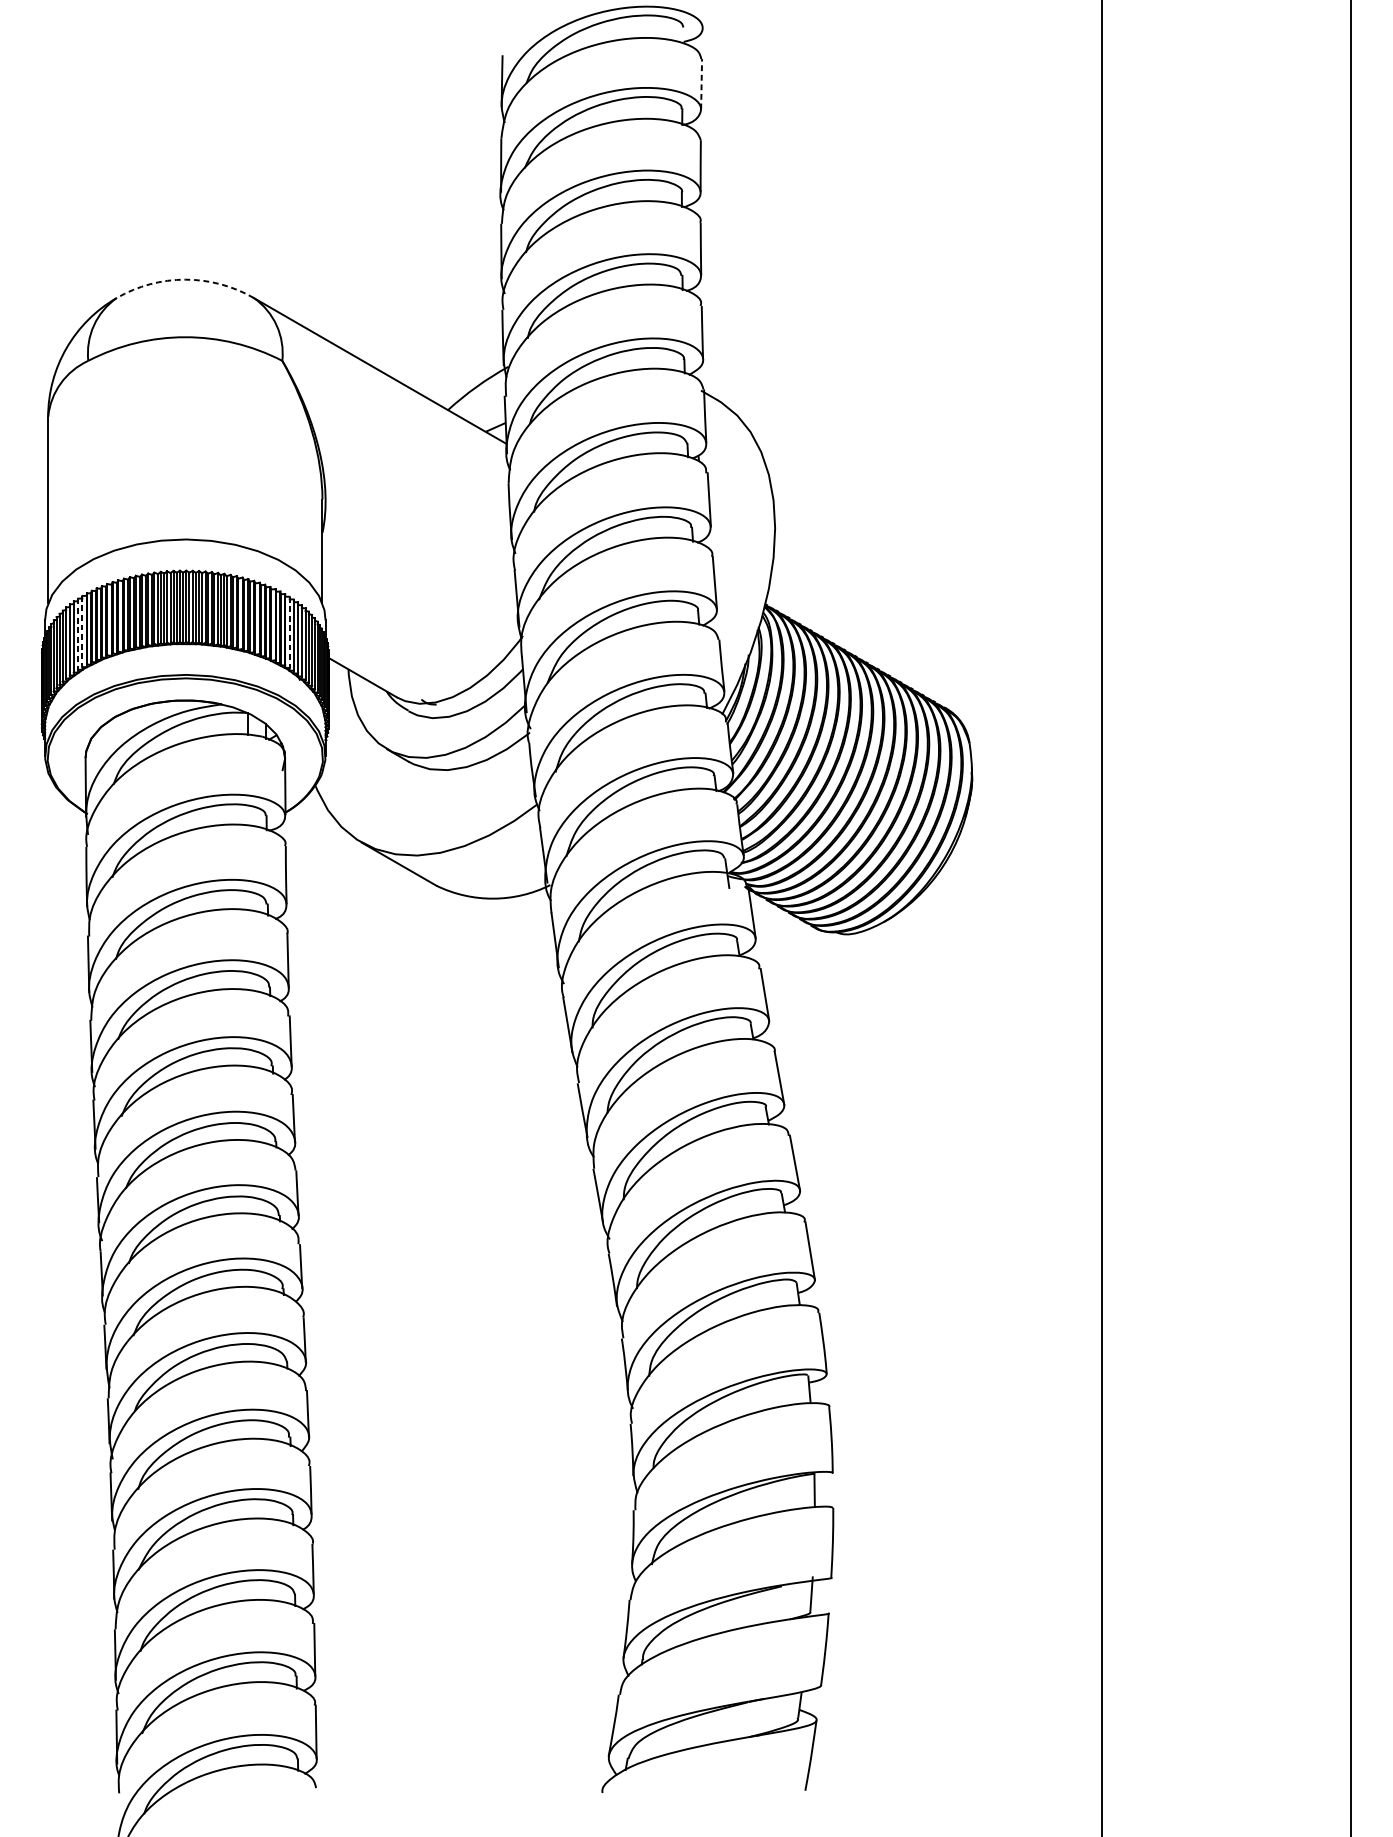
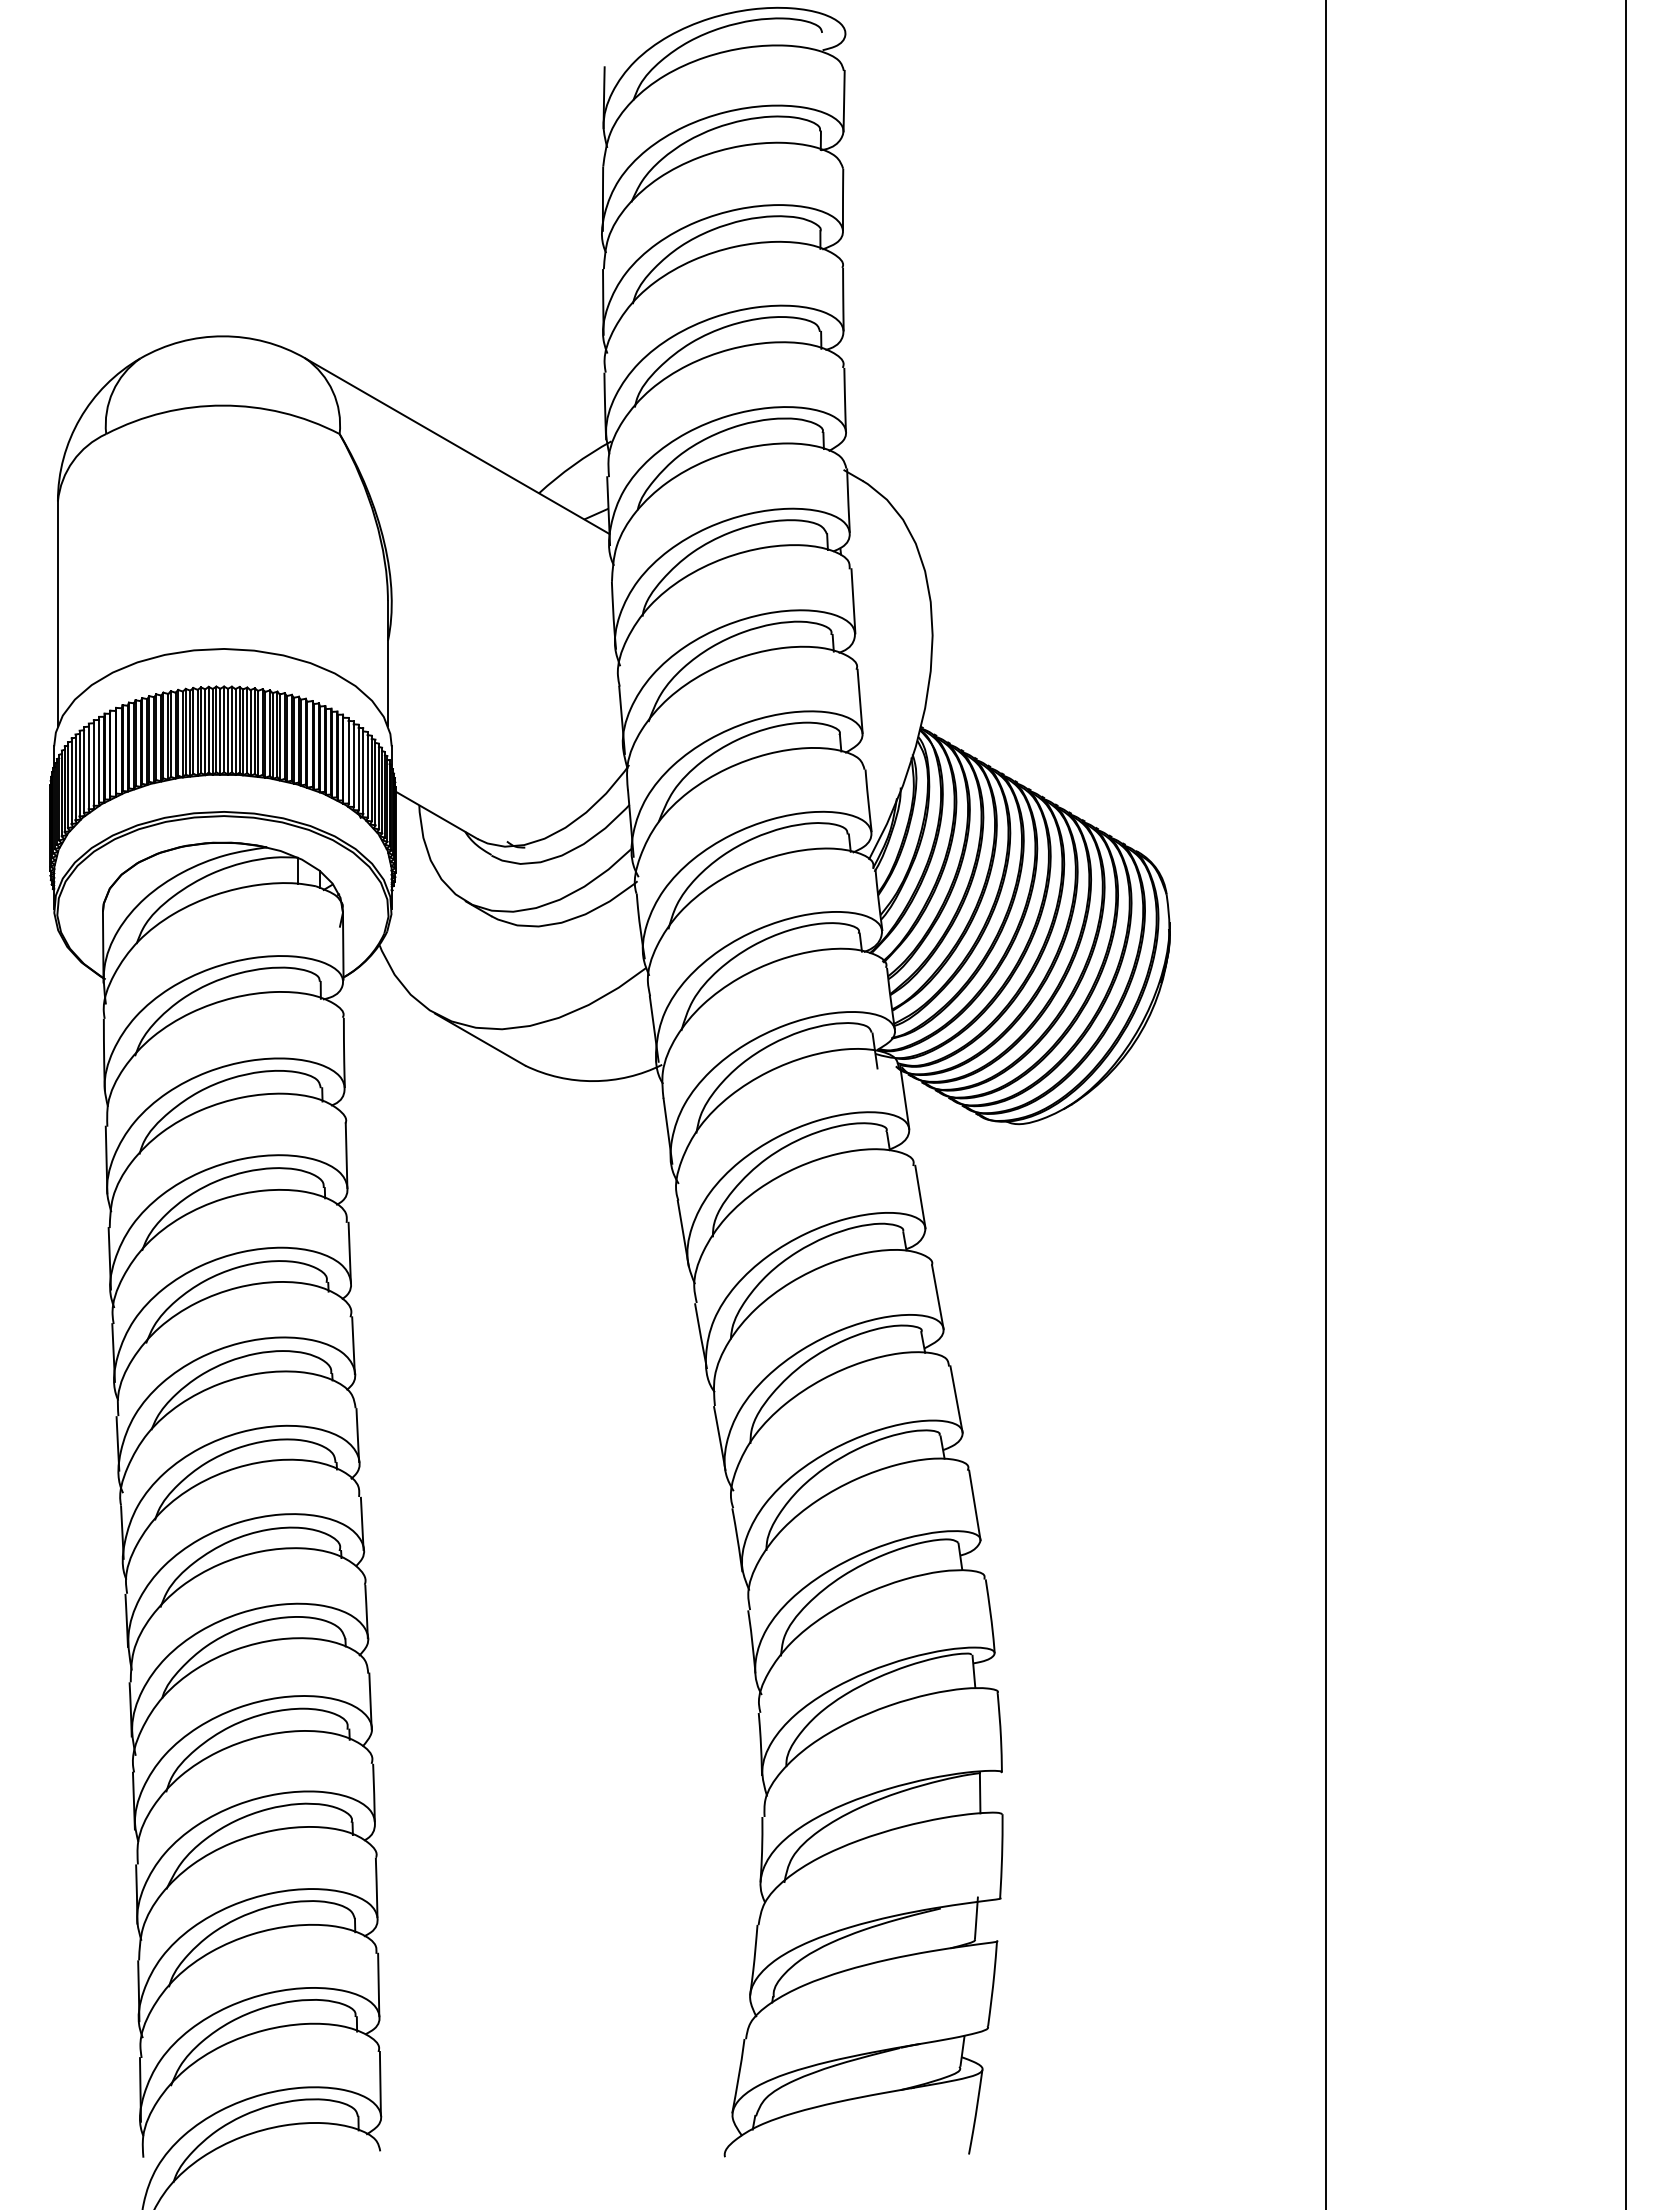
line: (701, 83) -> (844, 100), dashed -> solid
arc: (184, 279) -> (222, 336), dashed -> solid
line: (82, 631) -> (99, 759), dashed -> solid
line: (289, 632) -> (348, 760), dashed -> solid
line: (77, 634) -> (93, 763), dashed -> solid

